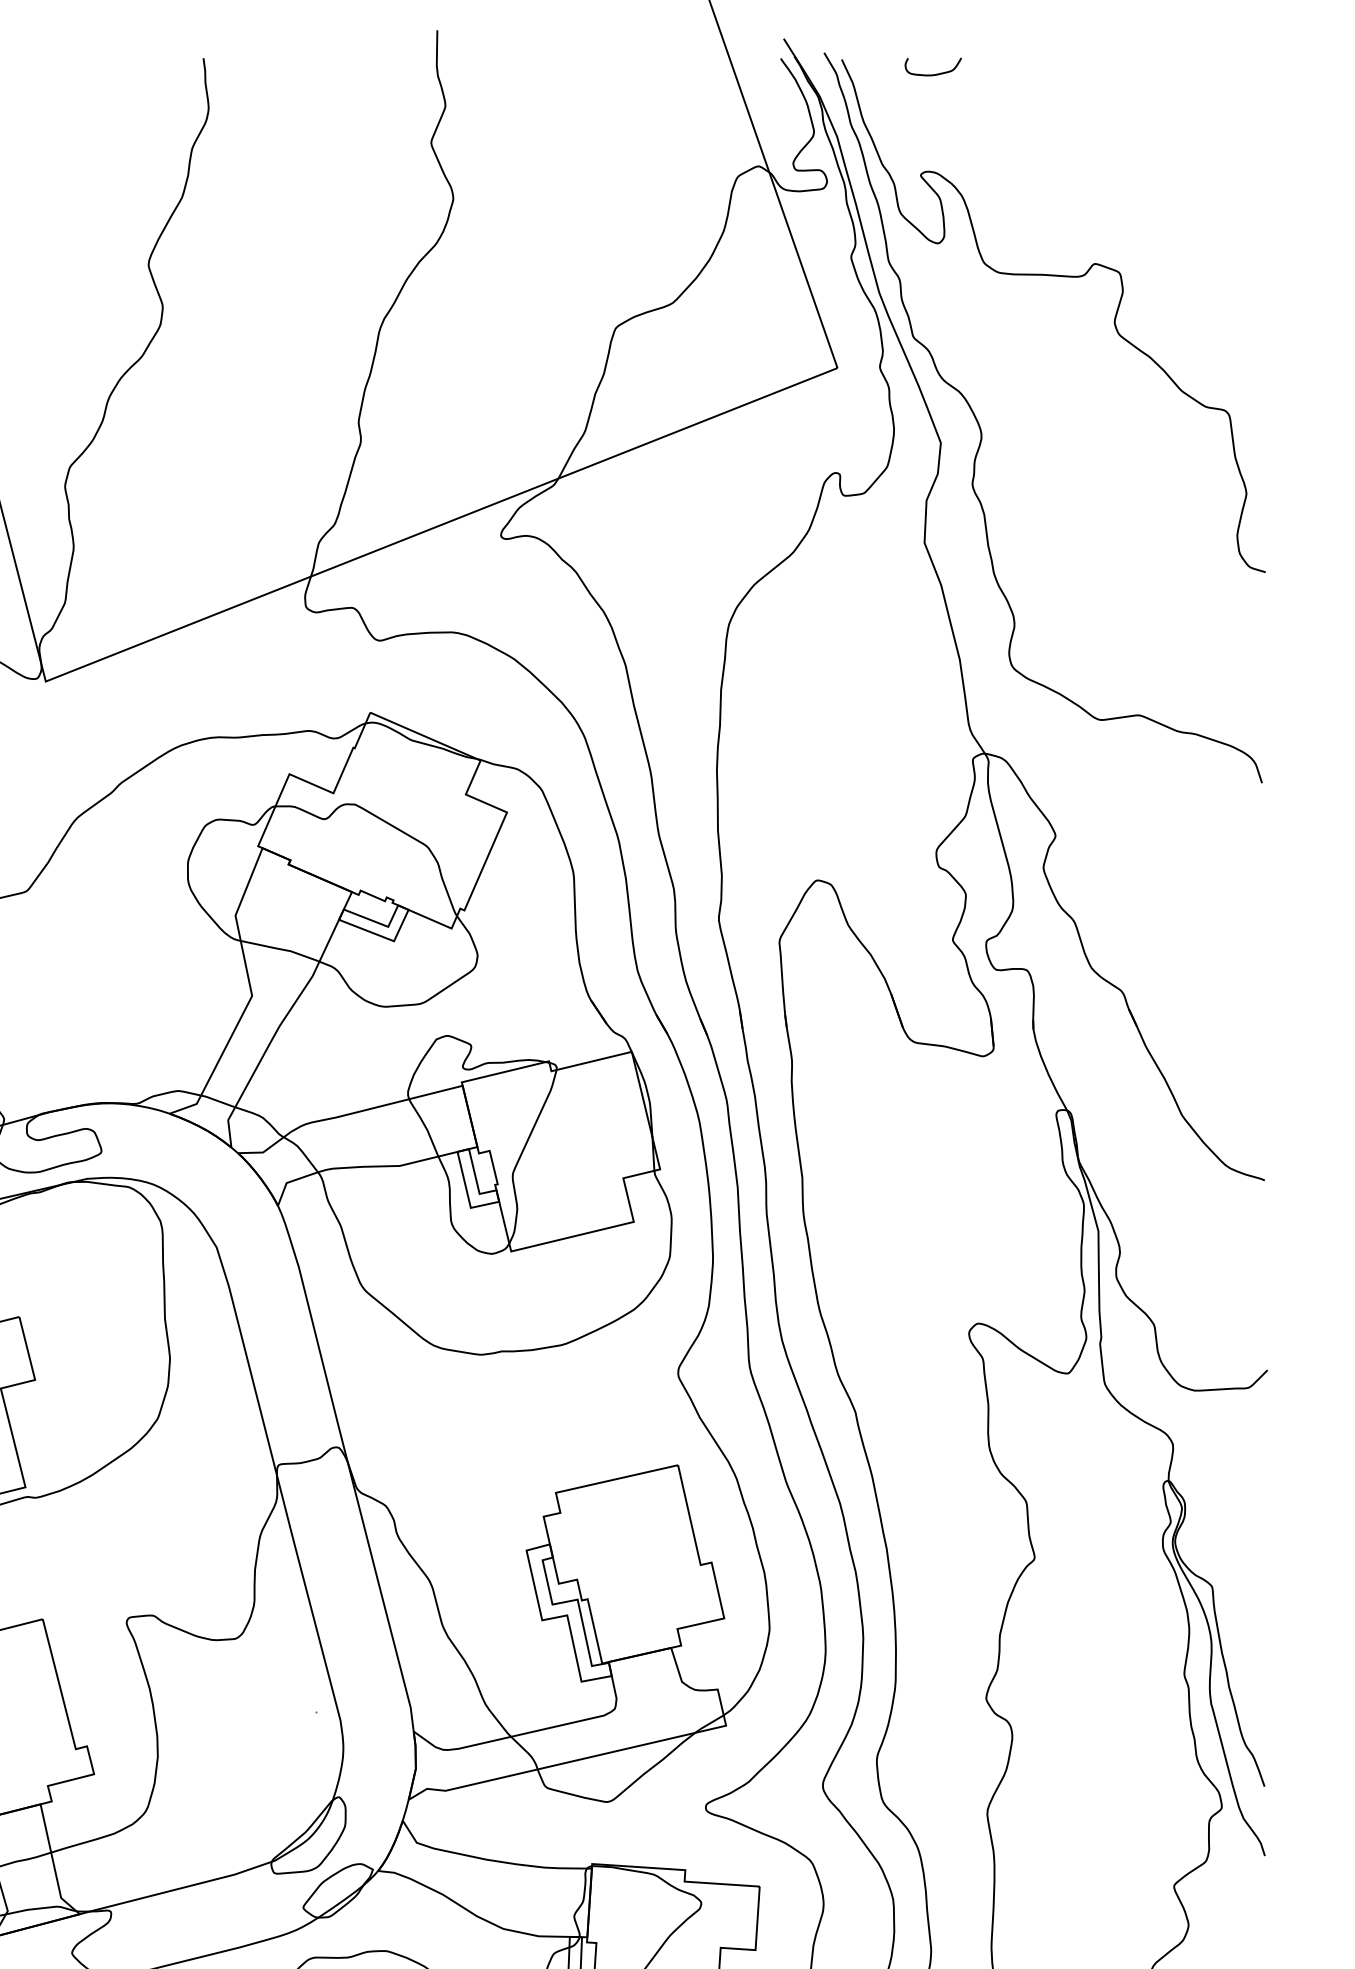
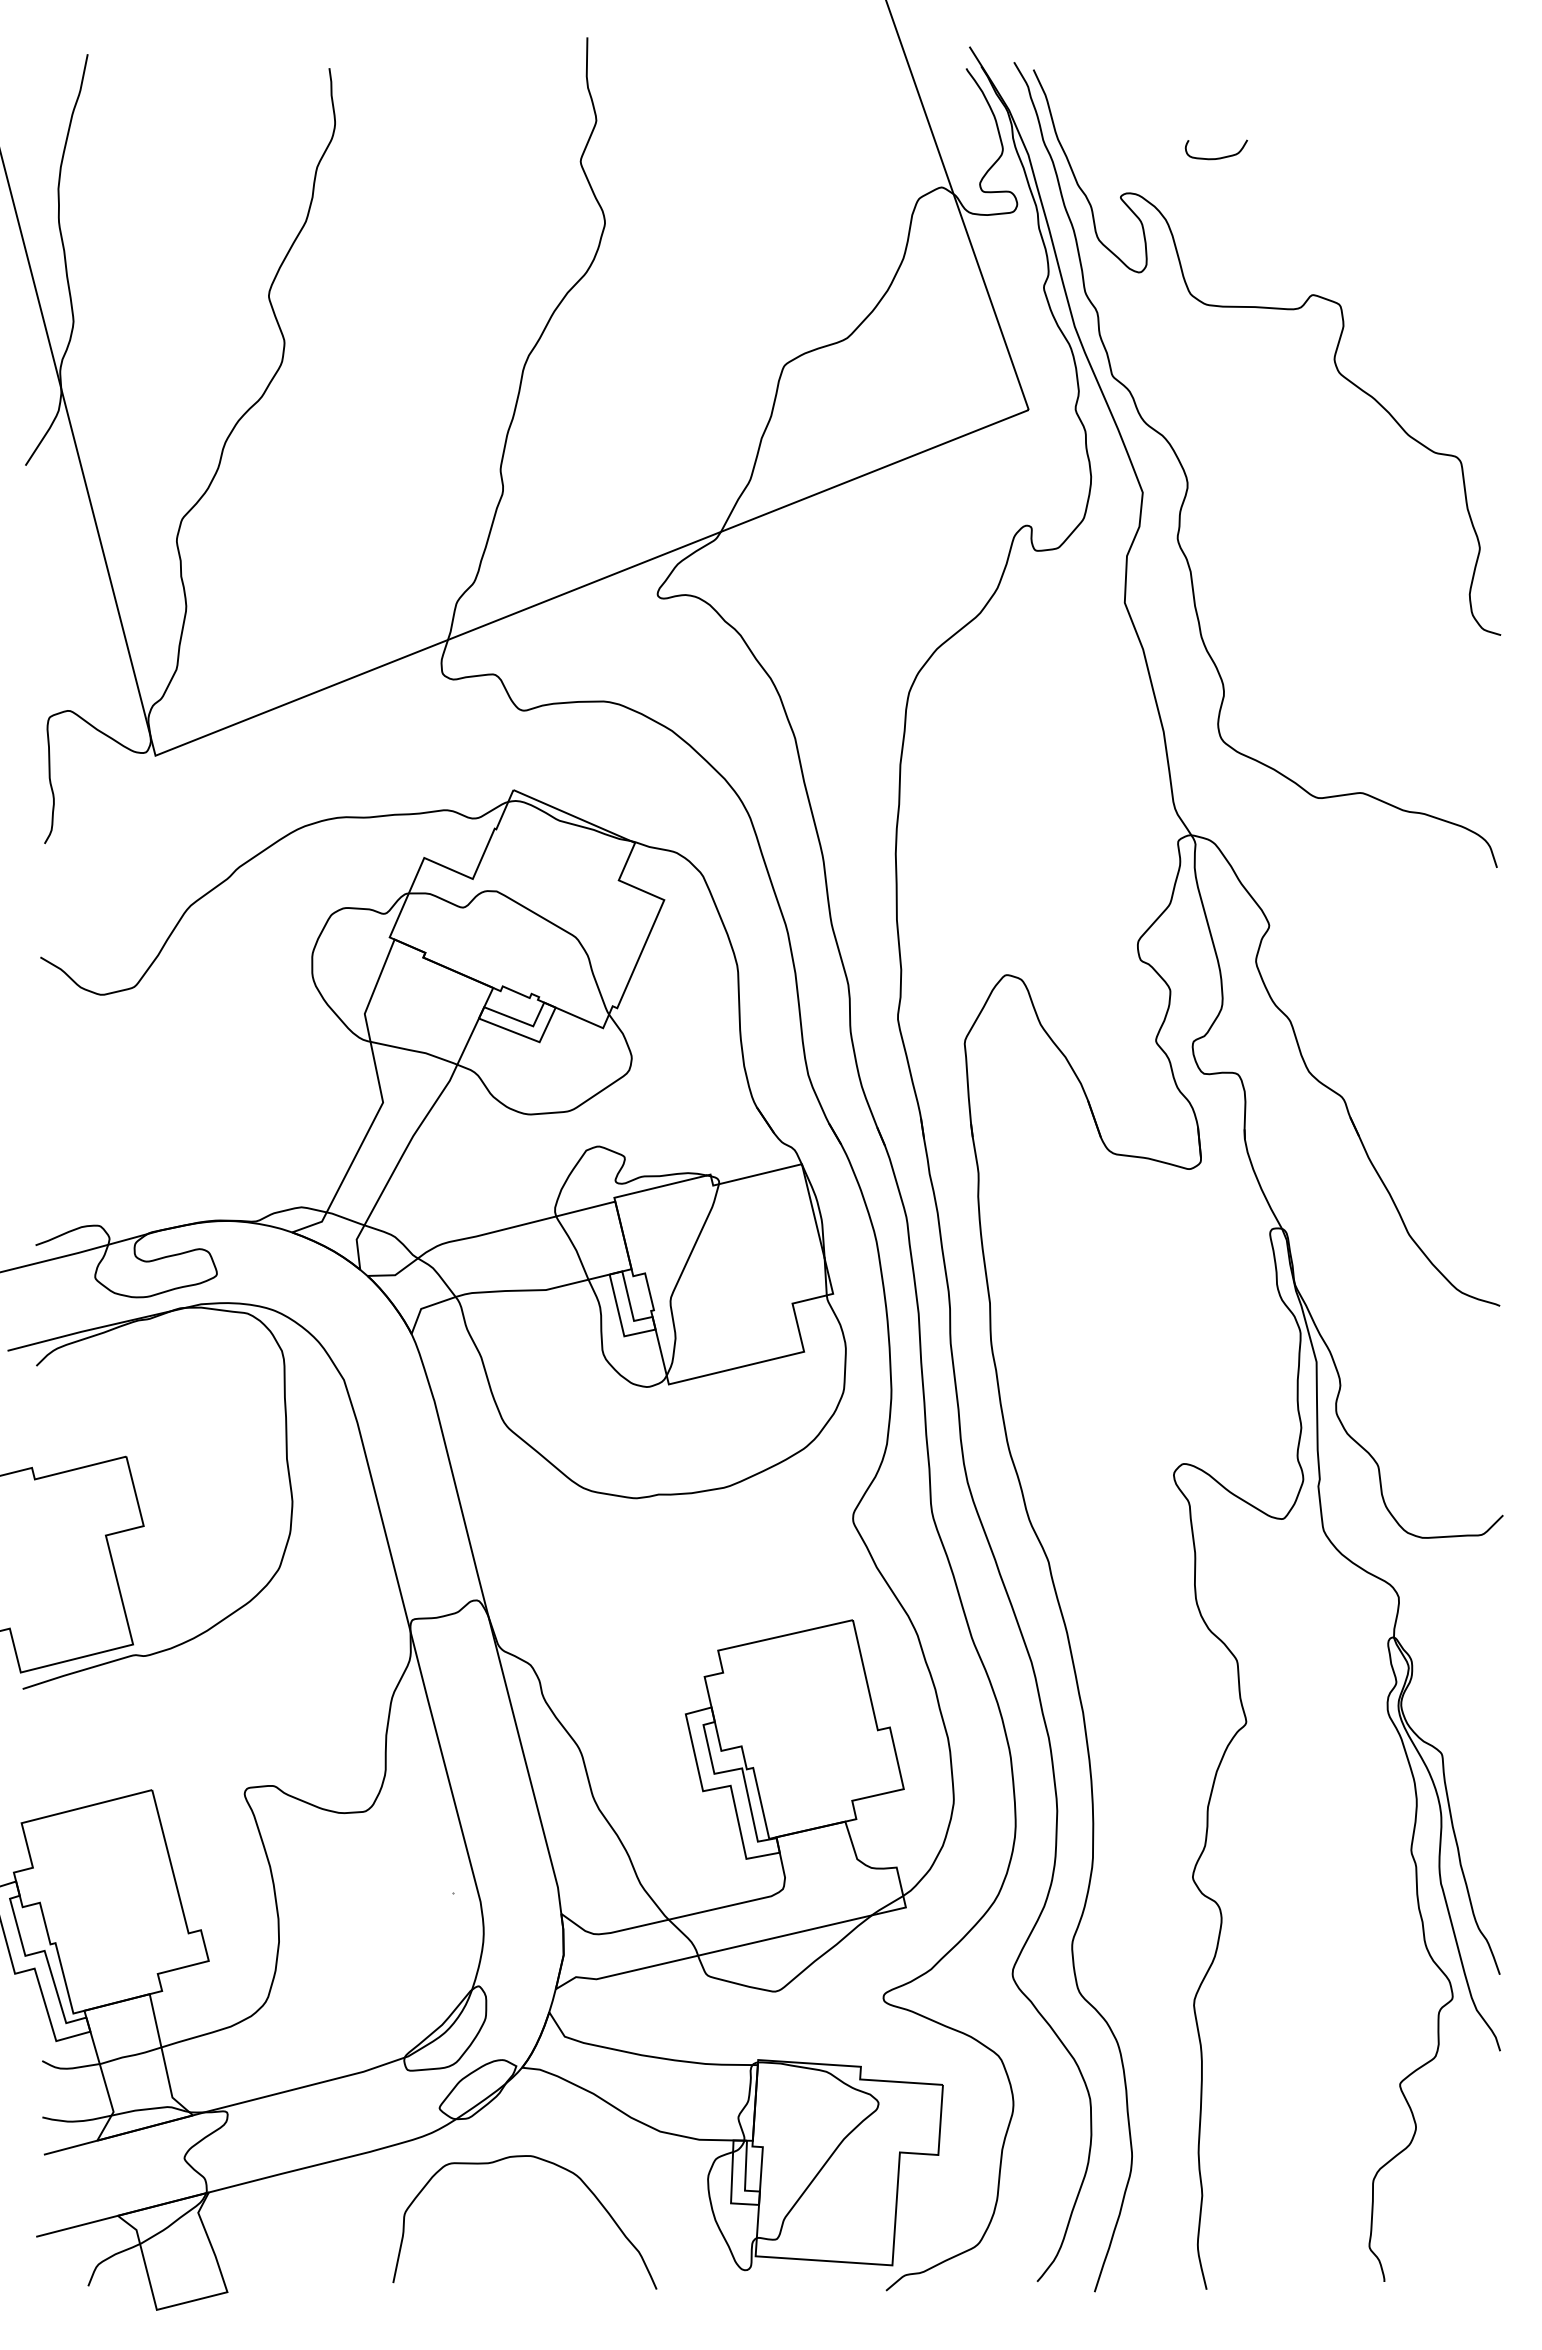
curve: (934, 73) -> (1217, 157), moved

